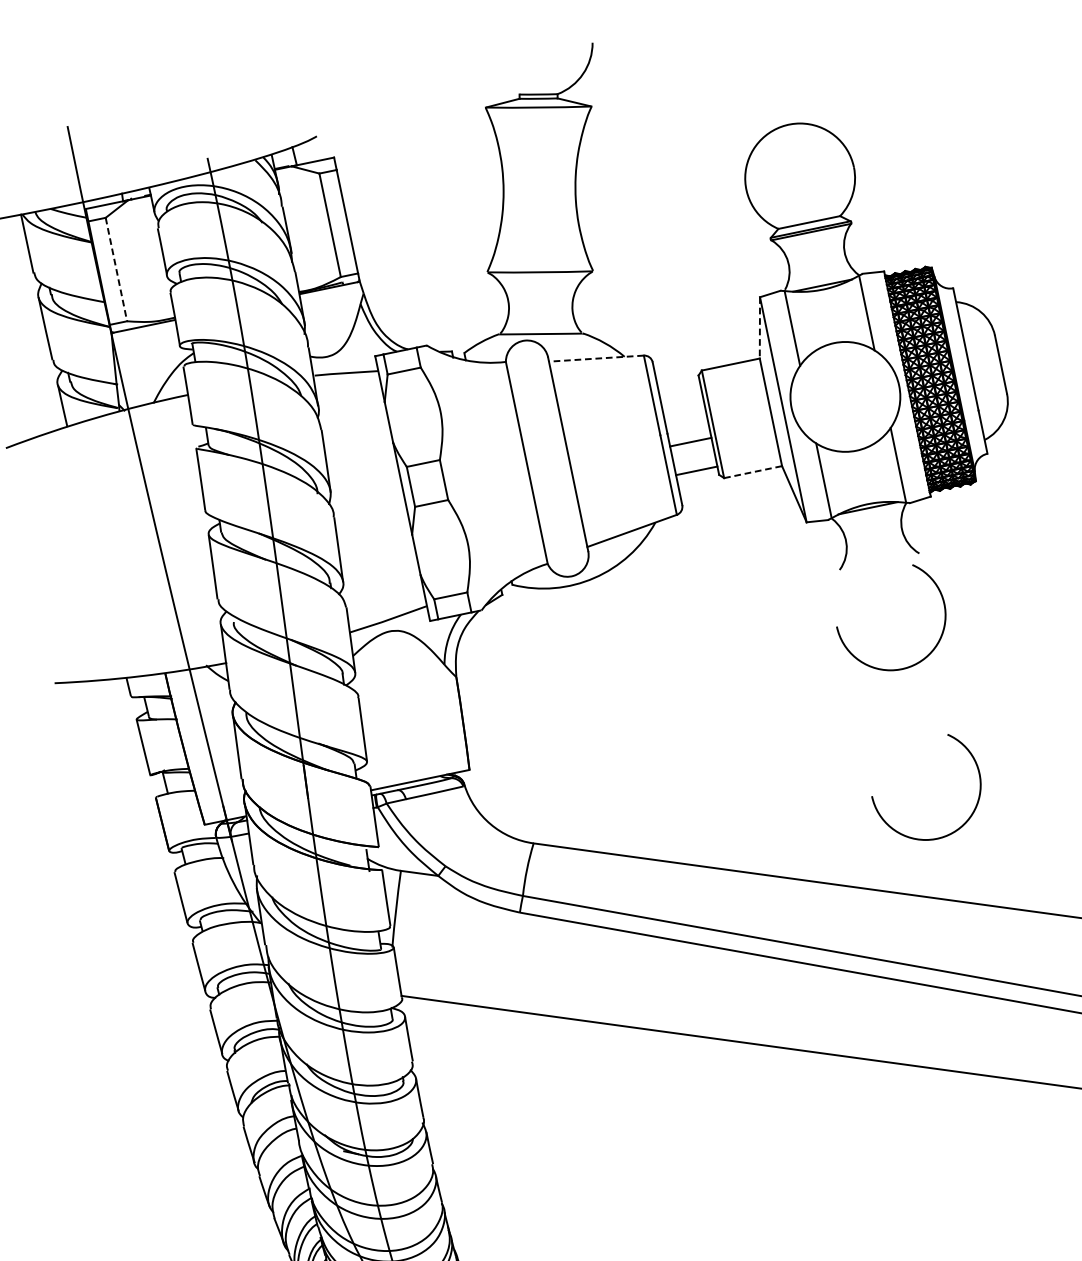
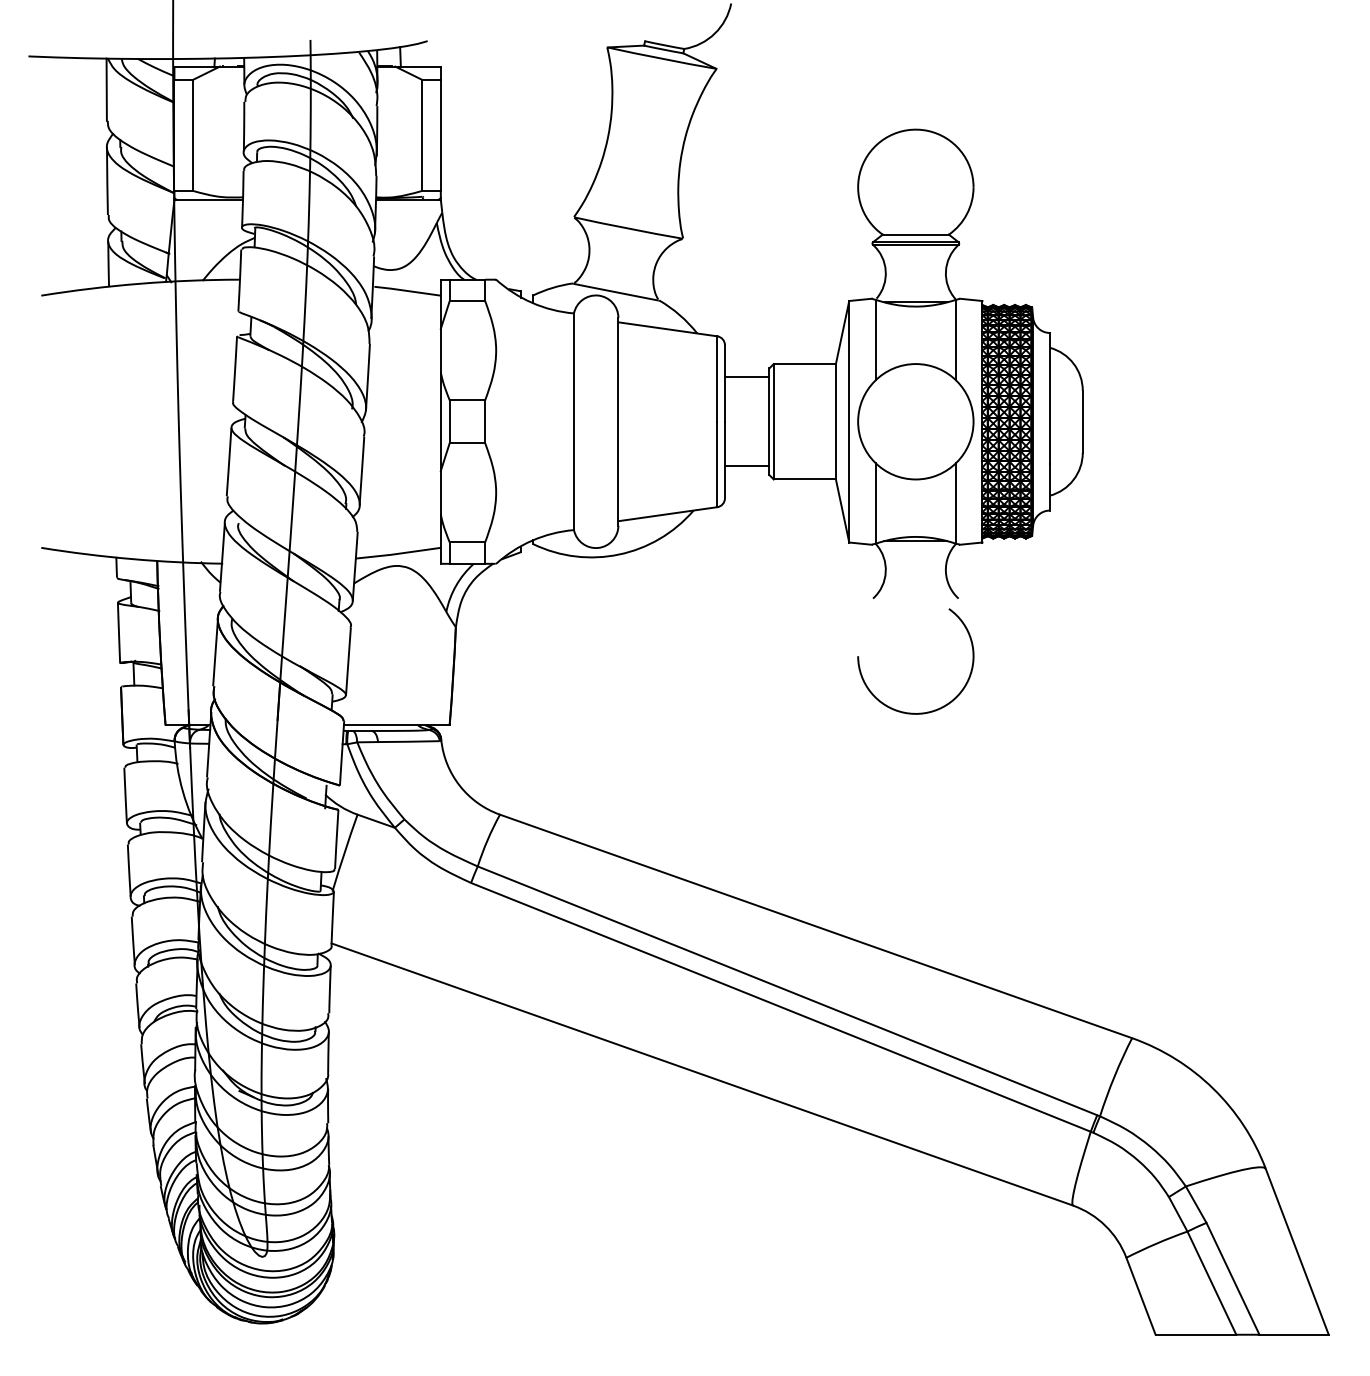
line: (115, 269) -> (192, 135), dashed -> solid
line: (760, 328) -> (842, 333), dashed -> solid
line: (596, 358) -> (667, 329), dashed -> solid
line: (690, 442) -> (746, 377), moved
line: (753, 472) -> (805, 479), dashed -> solid
arc: (933, 838) -> (912, 894), removed

